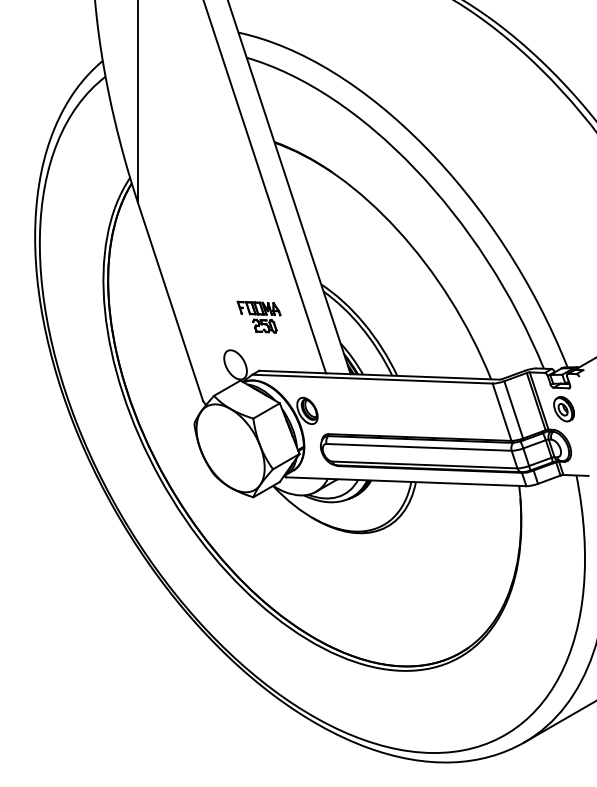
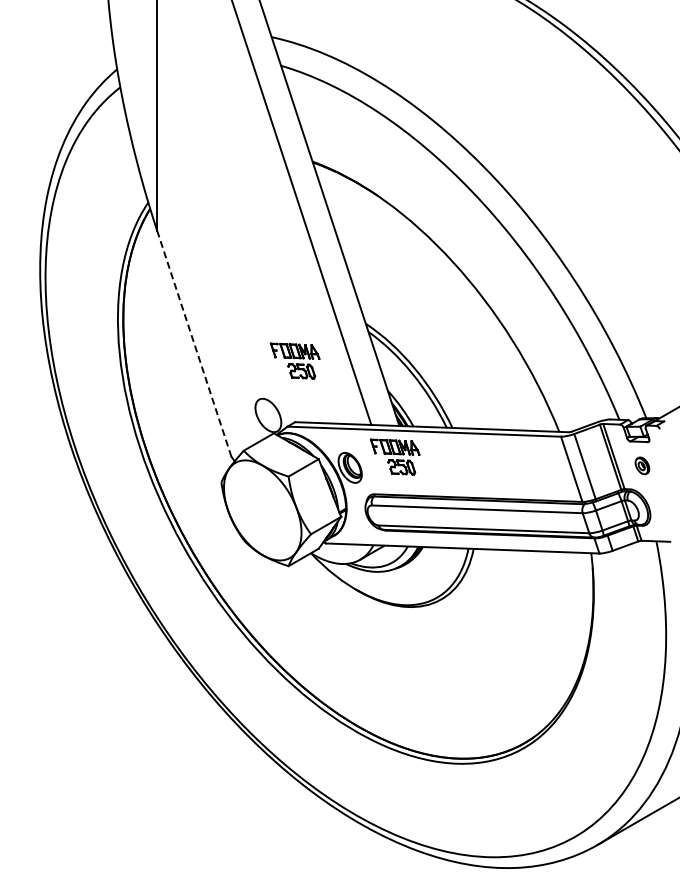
line: (170, 301) -> (194, 343), solid -> dashed
part: (346, 400) -> (394, 456), added
part: (564, 408) -> (642, 465), size x0.6

